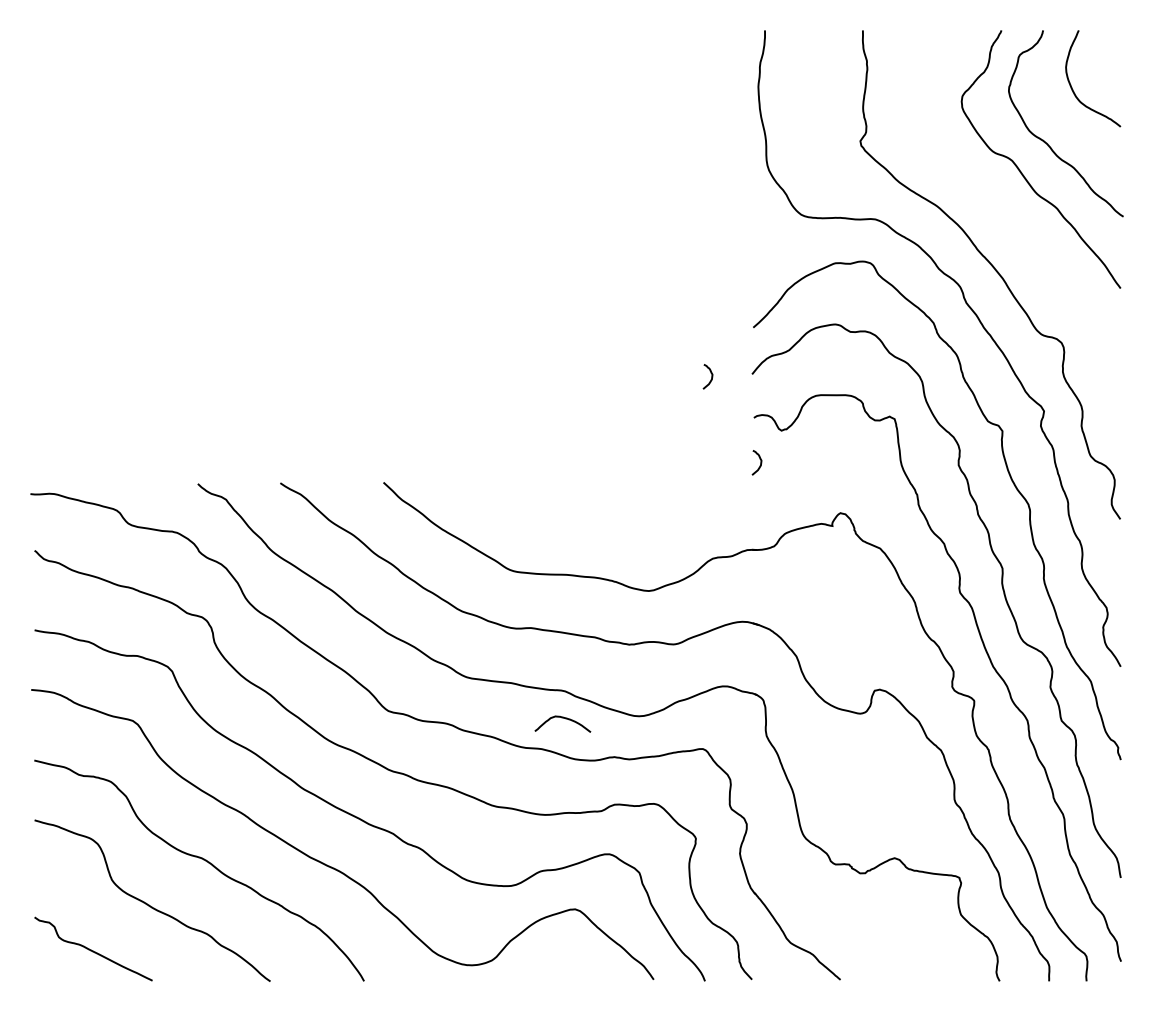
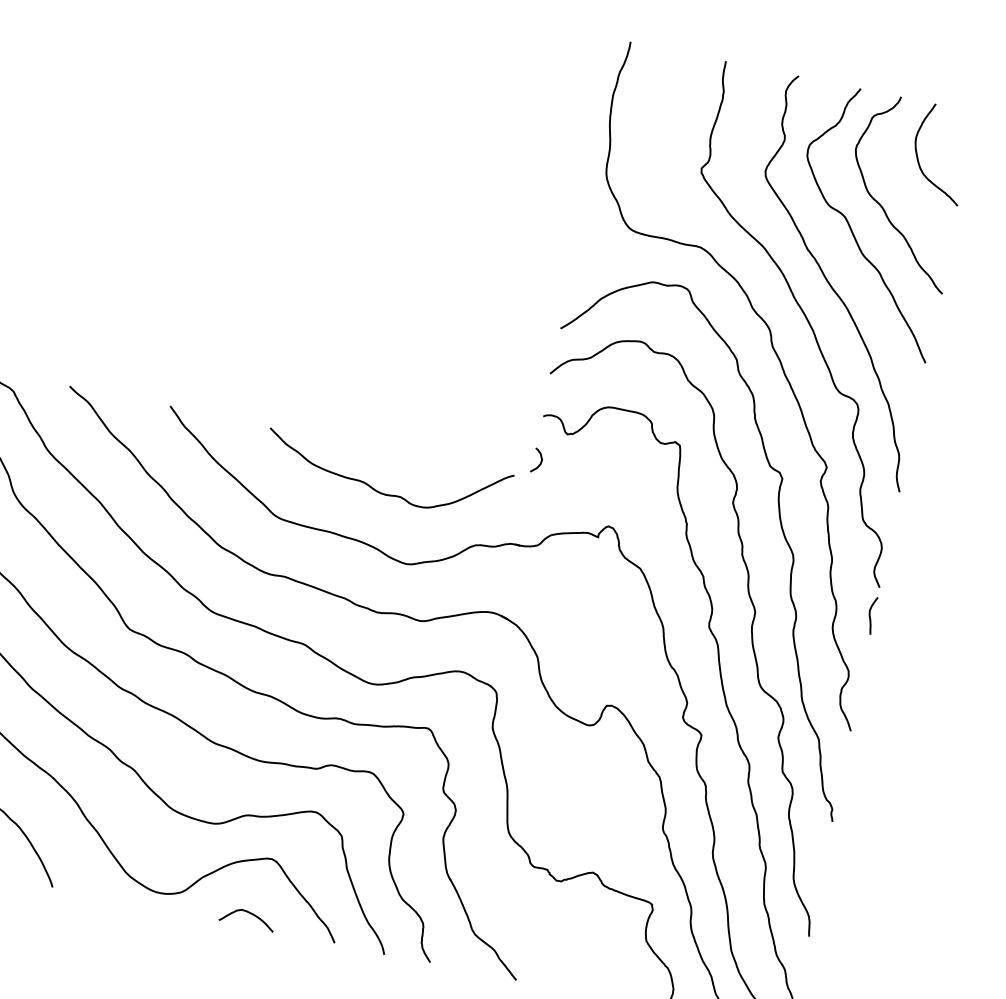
curve: (1014, 232) -> (833, 287), added
curve: (711, 376) -> (510, 367), removed
curve: (607, 524) -> (379, 491), added
curve: (1116, 548) -> (870, 615), added
curve: (562, 718) -> (248, 913), moved

